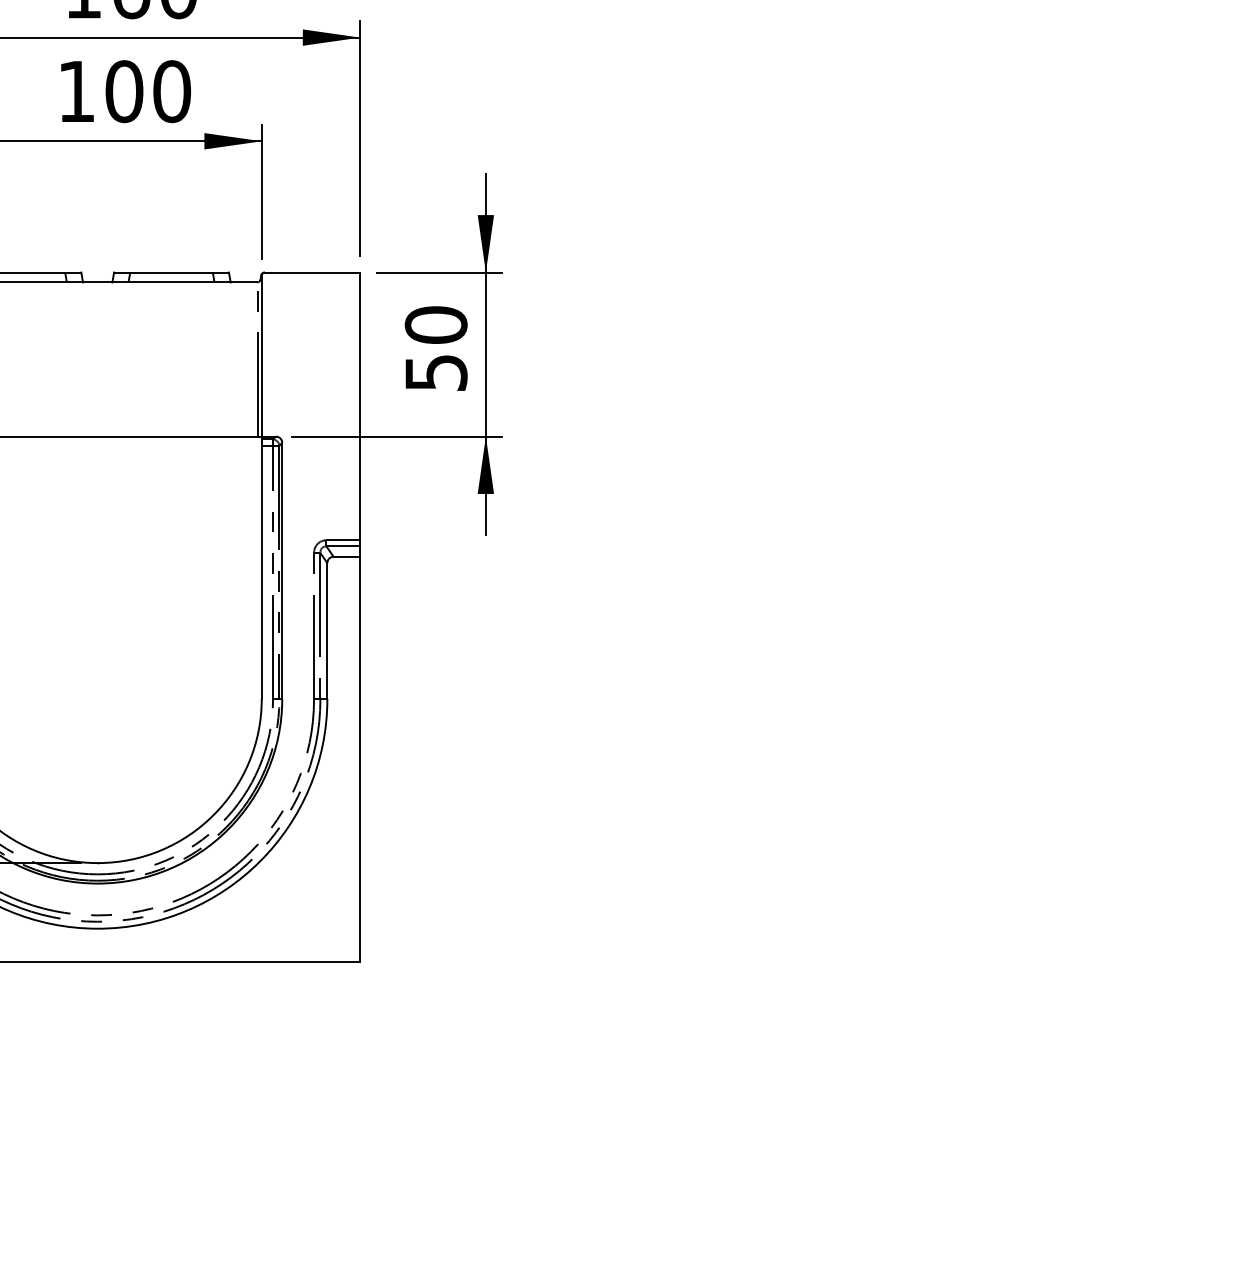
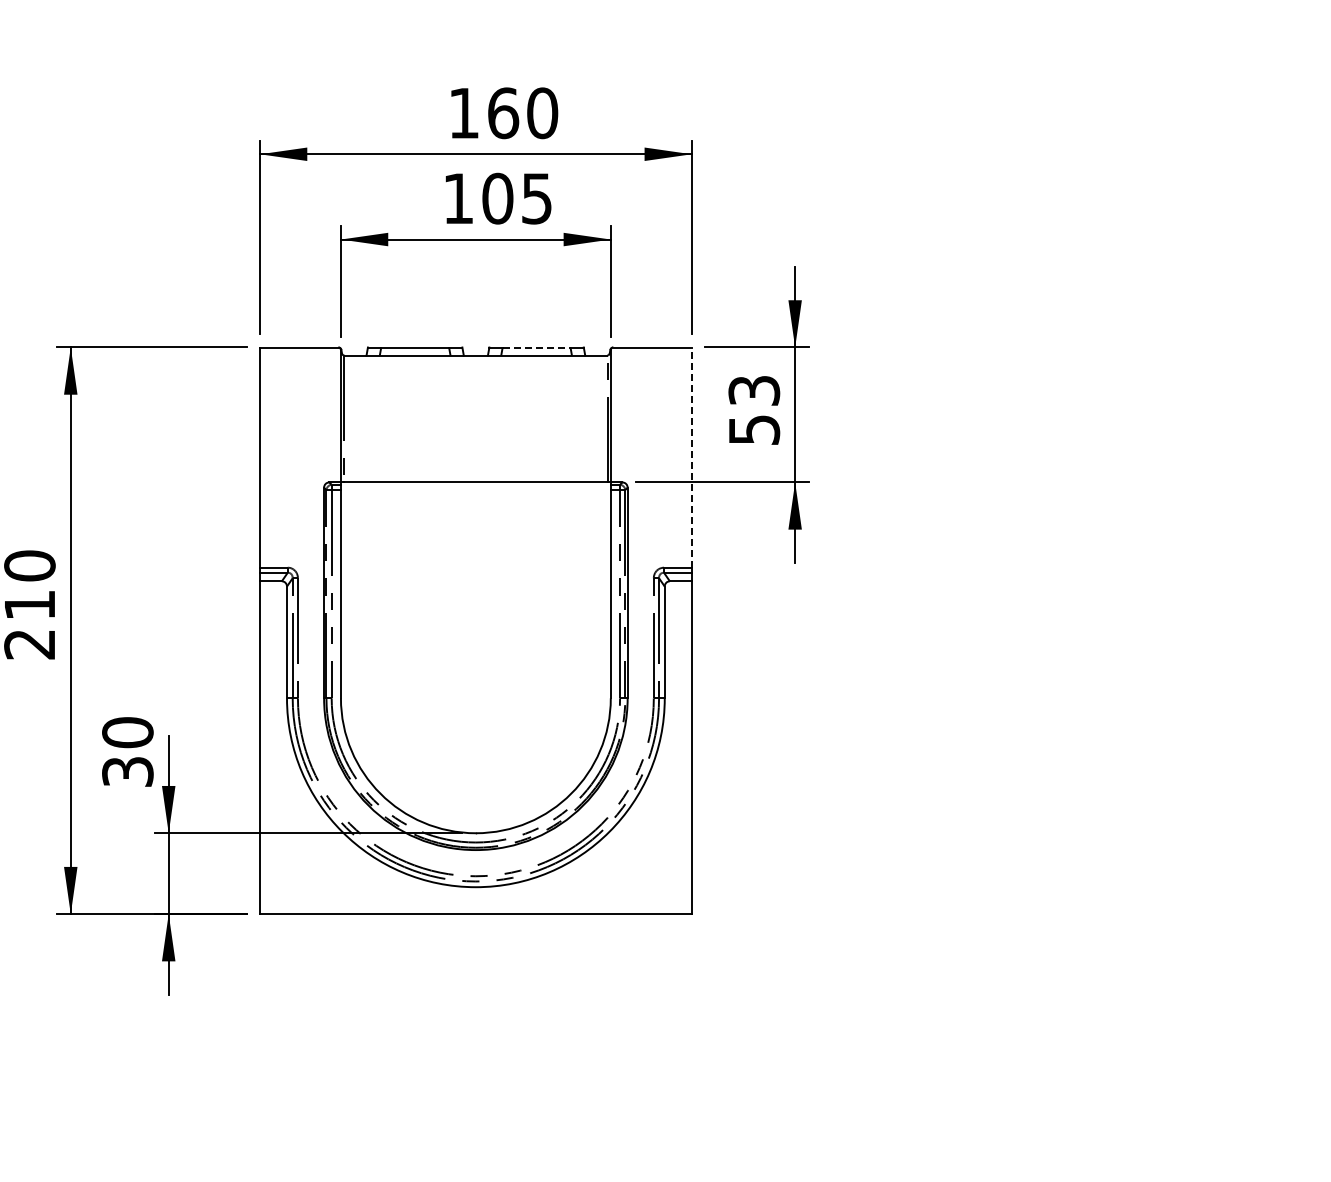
text: (171, 91) -> (536, 198), 100 -> 105
line: (171, 272) -> (536, 347), solid -> dashed
text: (436, 324) -> (754, 390), 50 -> 53
line: (359, 406) -> (691, 457), solid -> dashed

